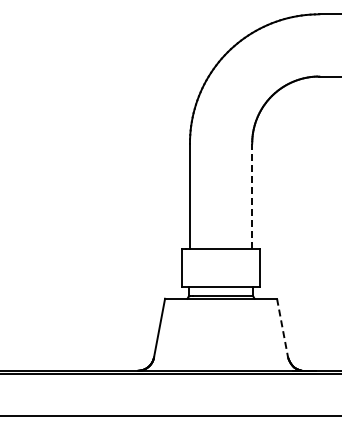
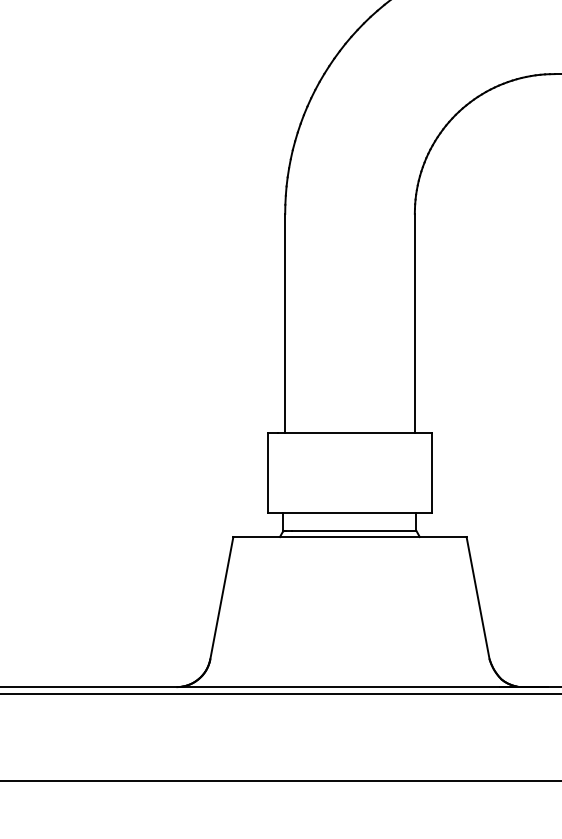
line: (252, 196) -> (415, 323), dashed -> solid
line: (282, 328) -> (477, 599), dashed -> solid

